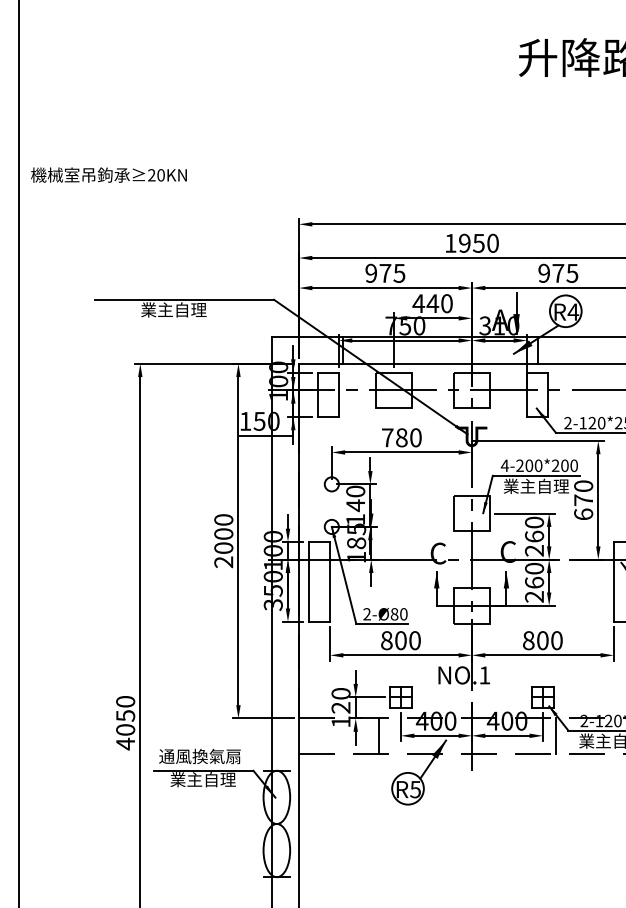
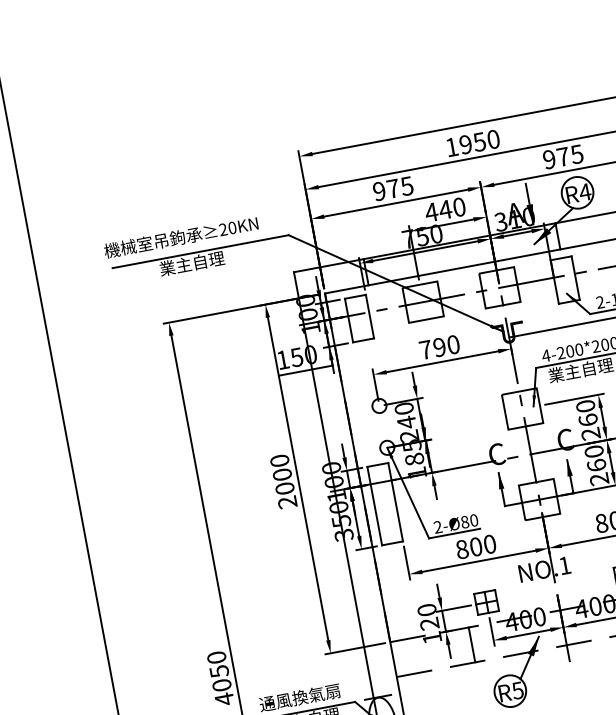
text: (108, 174) -> (180, 236), moved
text: (401, 437) -> (439, 347), 780 -> 790
text: (355, 519) -> (409, 436), 140 -> 240

